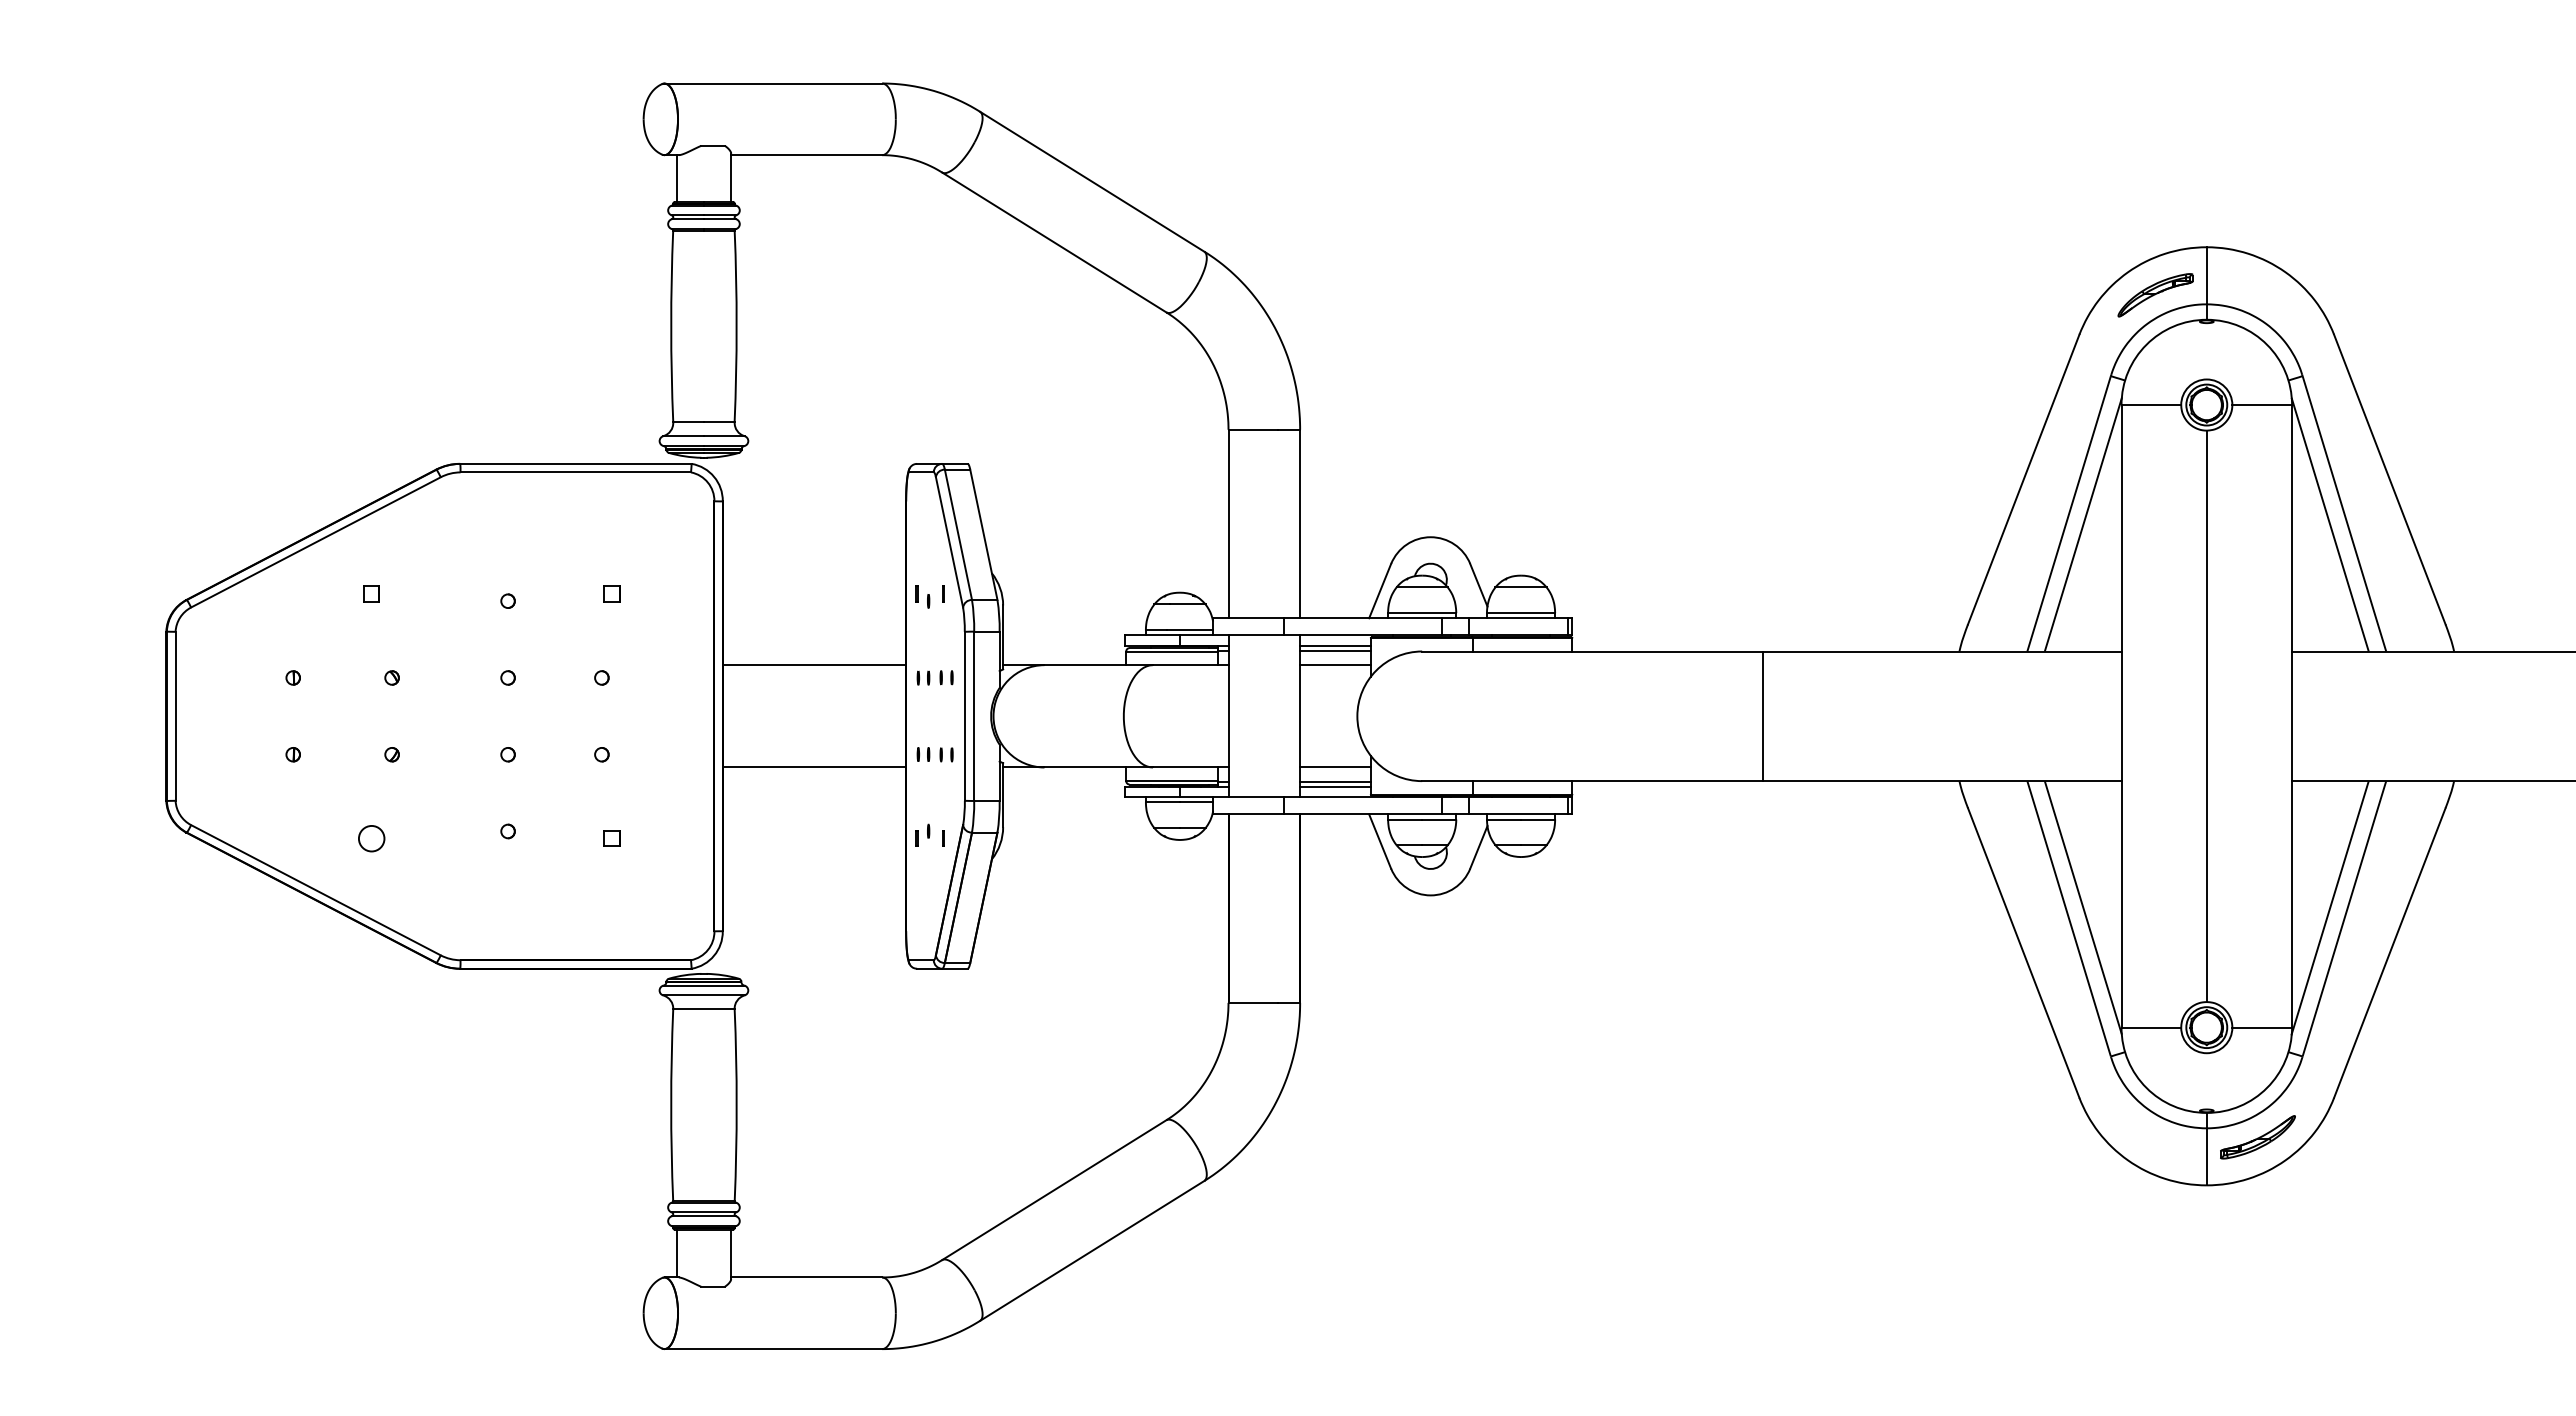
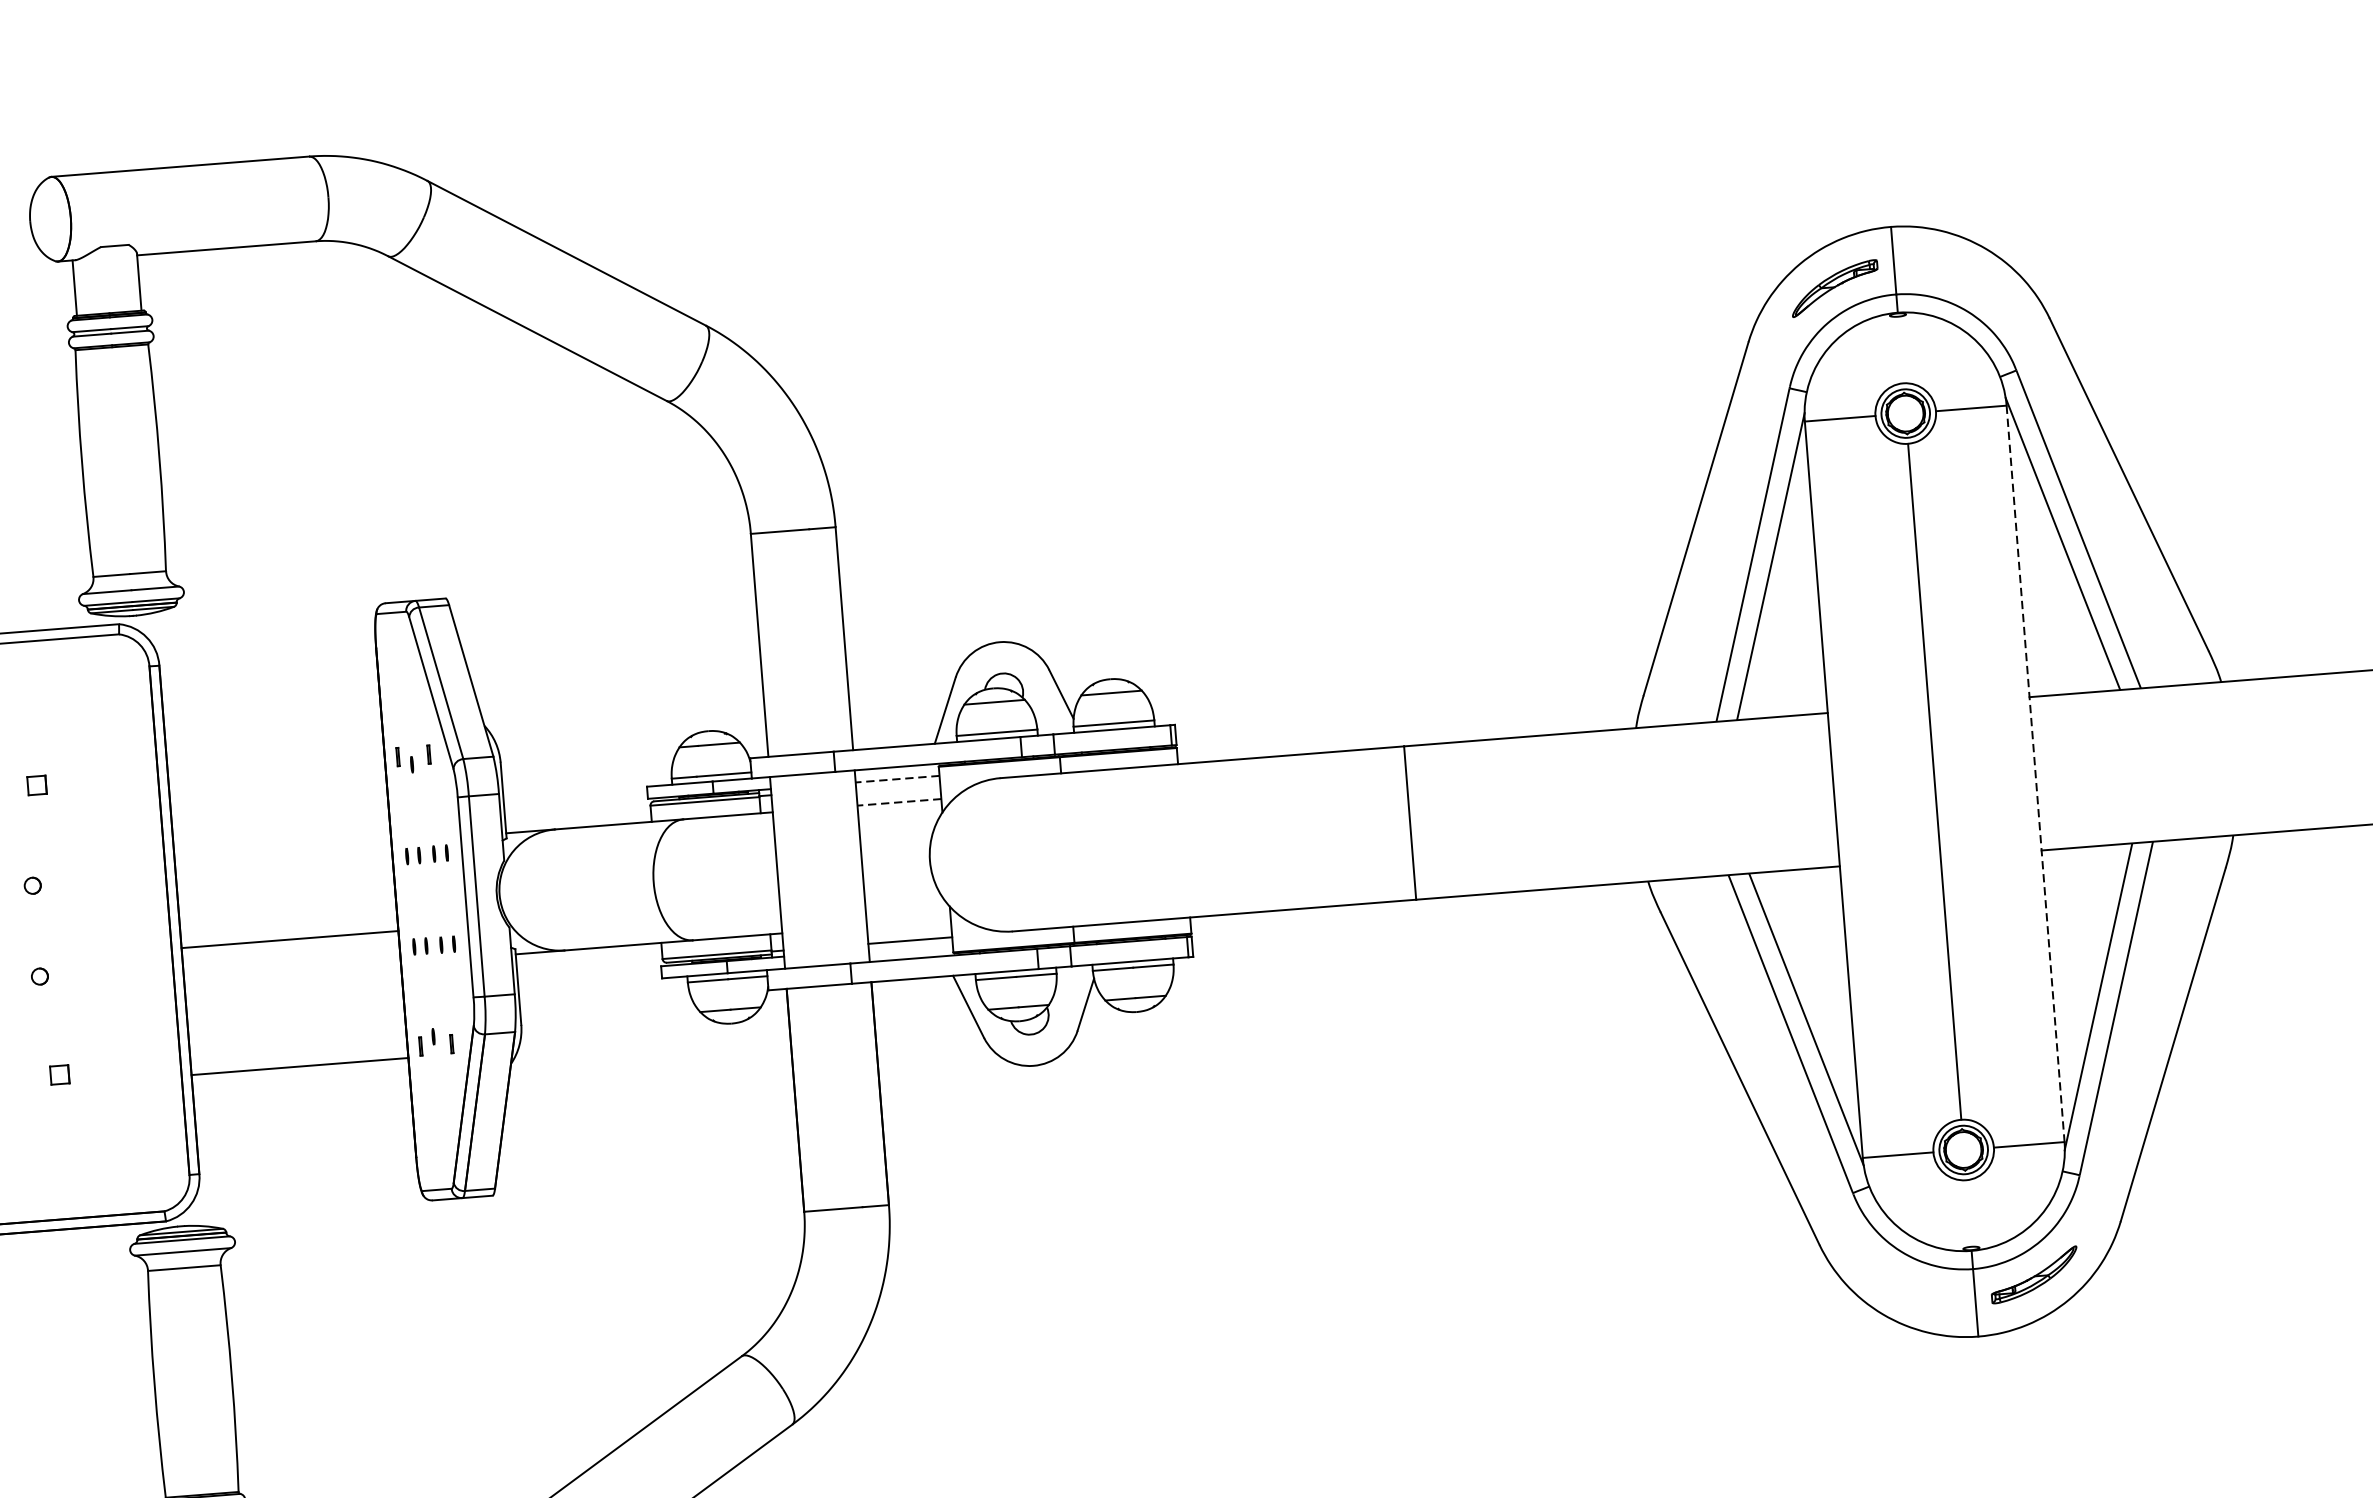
line: (1335, 645) -> (897, 779), solid -> dashed
line: (1335, 650) -> (897, 785), removed
line: (814, 665) -> (290, 939), moved
line: (1335, 665) -> (899, 802), solid -> dashed
line: (2292, 716) -> (2036, 774), solid -> dashed
line: (814, 767) -> (300, 1066), moved
line: (1335, 767) -> (908, 923), removed
line: (1335, 787) -> (910, 947), removed

